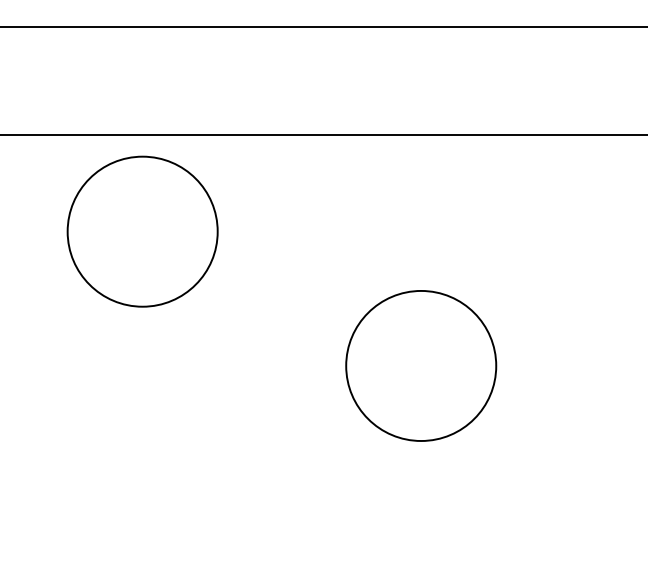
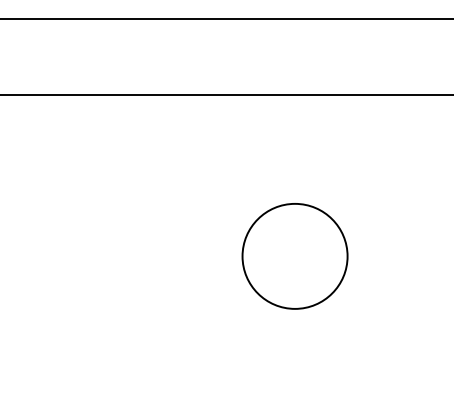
circle: (141, 231) -> (99, 162), removed

